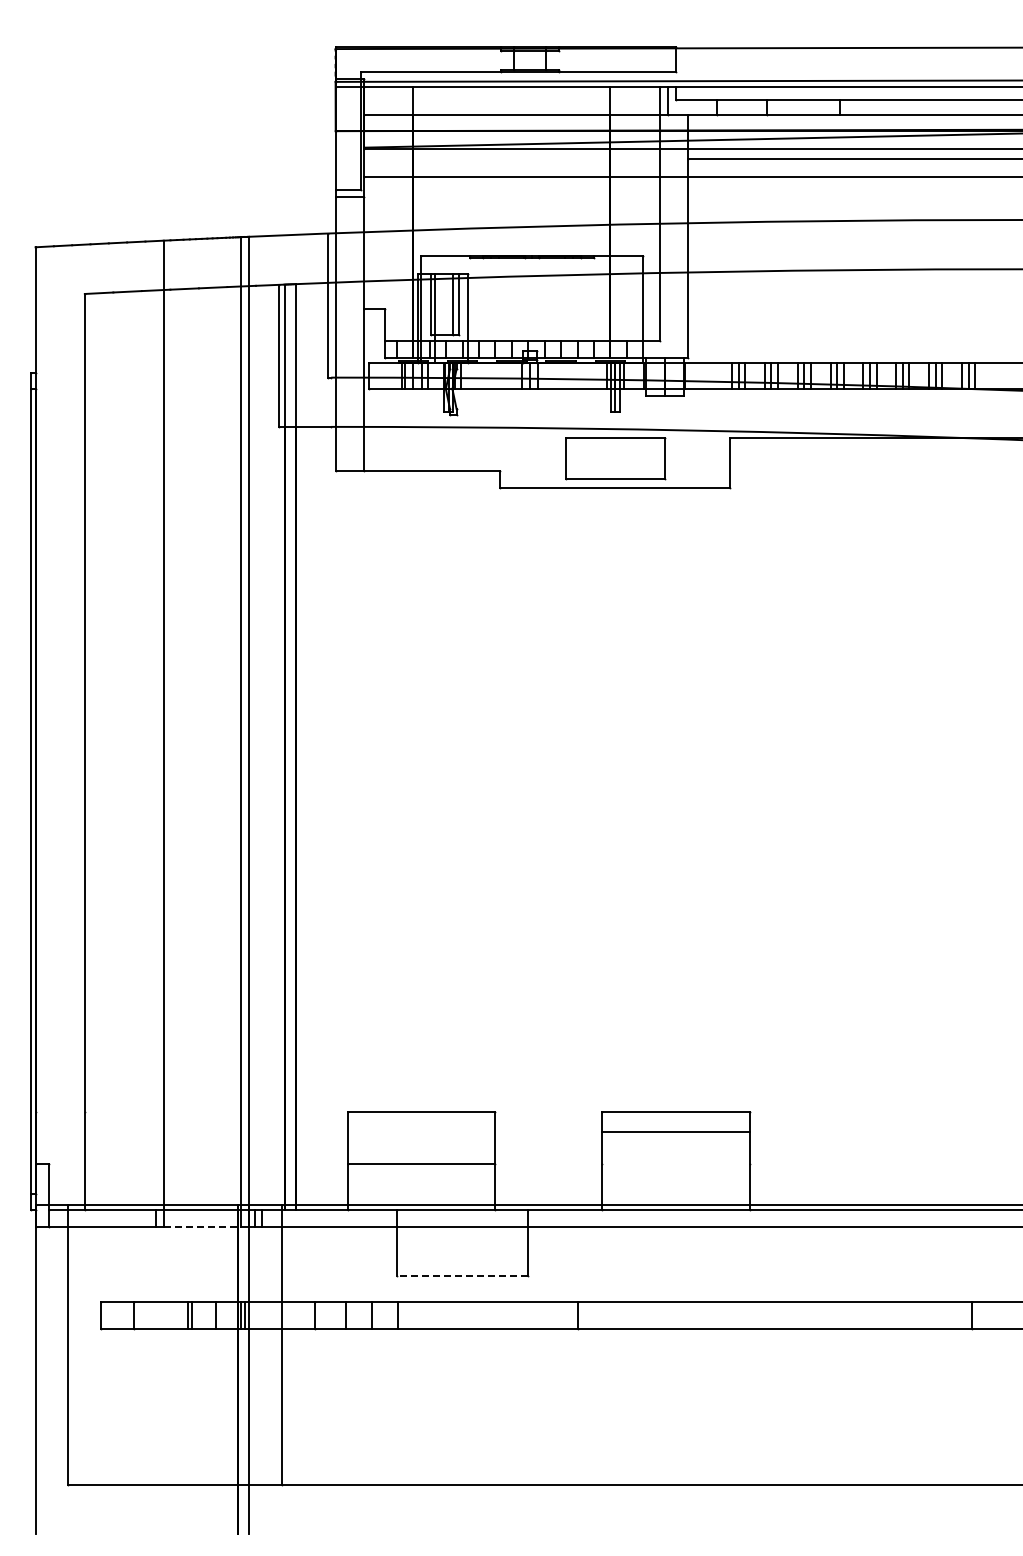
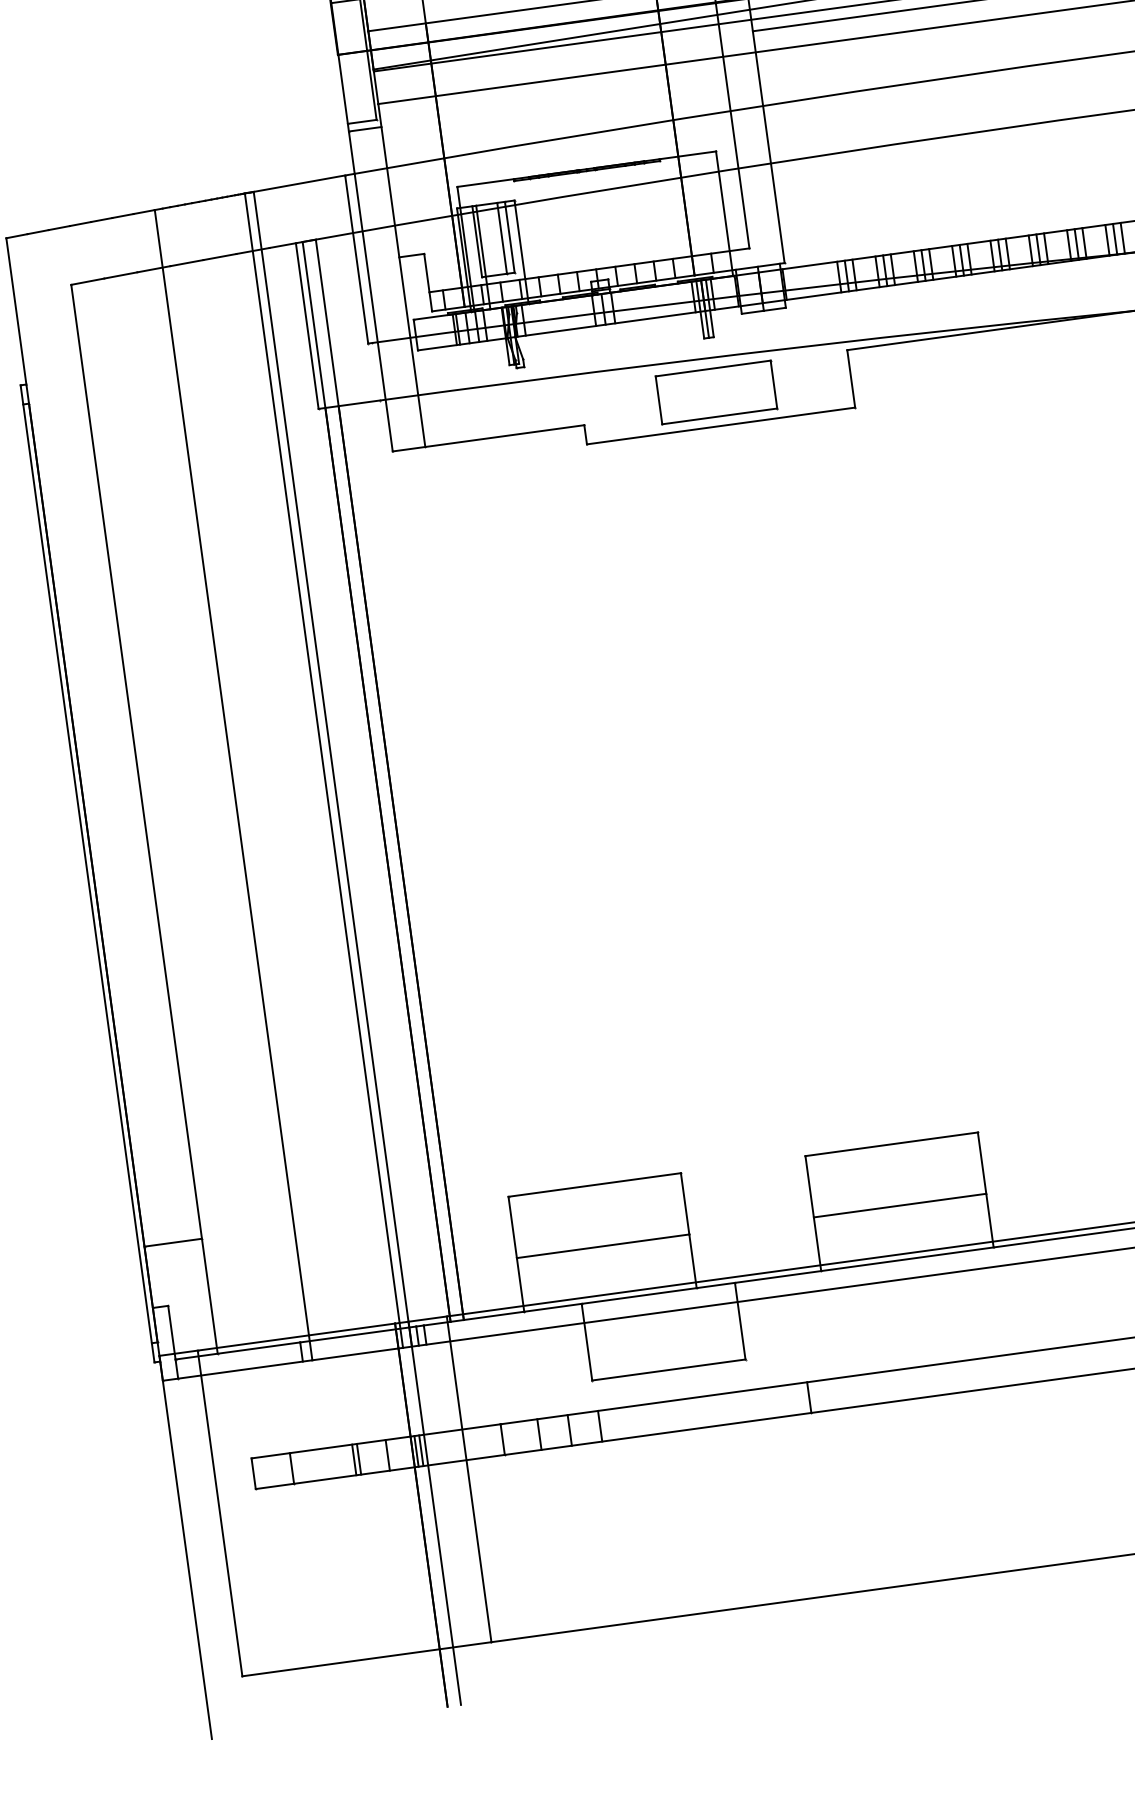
line: (59, 1111) -> (172, 1242), added
line: (676, 1132) -> (900, 1205), moved
line: (202, 1226) -> (357, 1353), dashed -> solid
line: (462, 1276) -> (668, 1370), dashed -> solid

